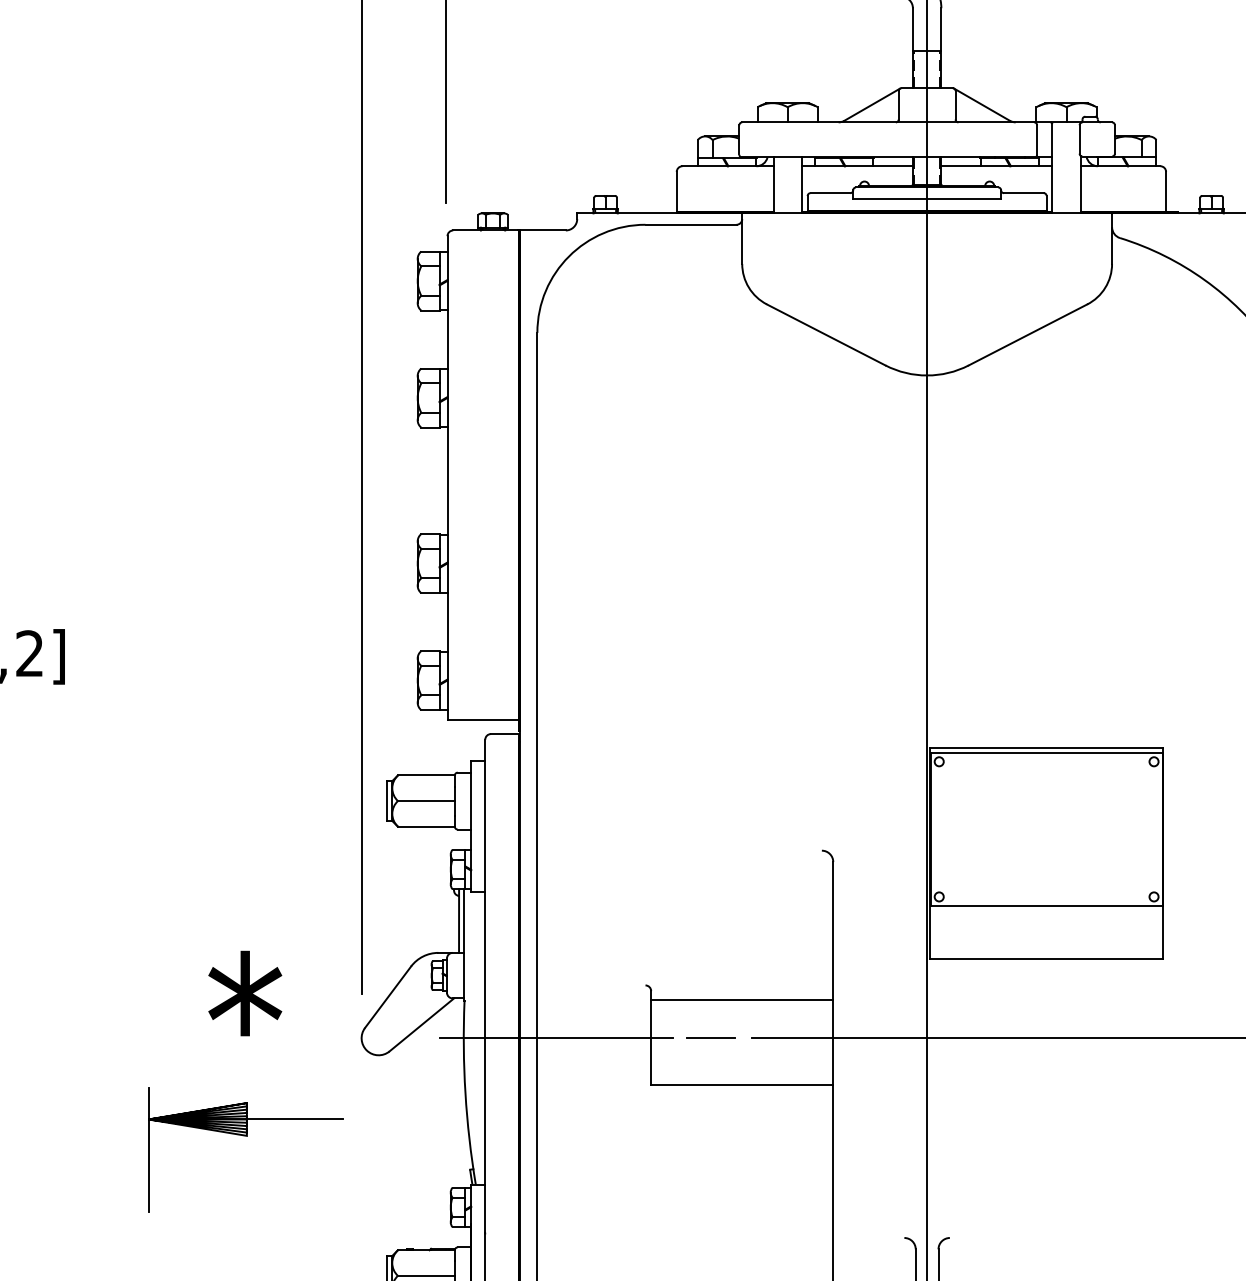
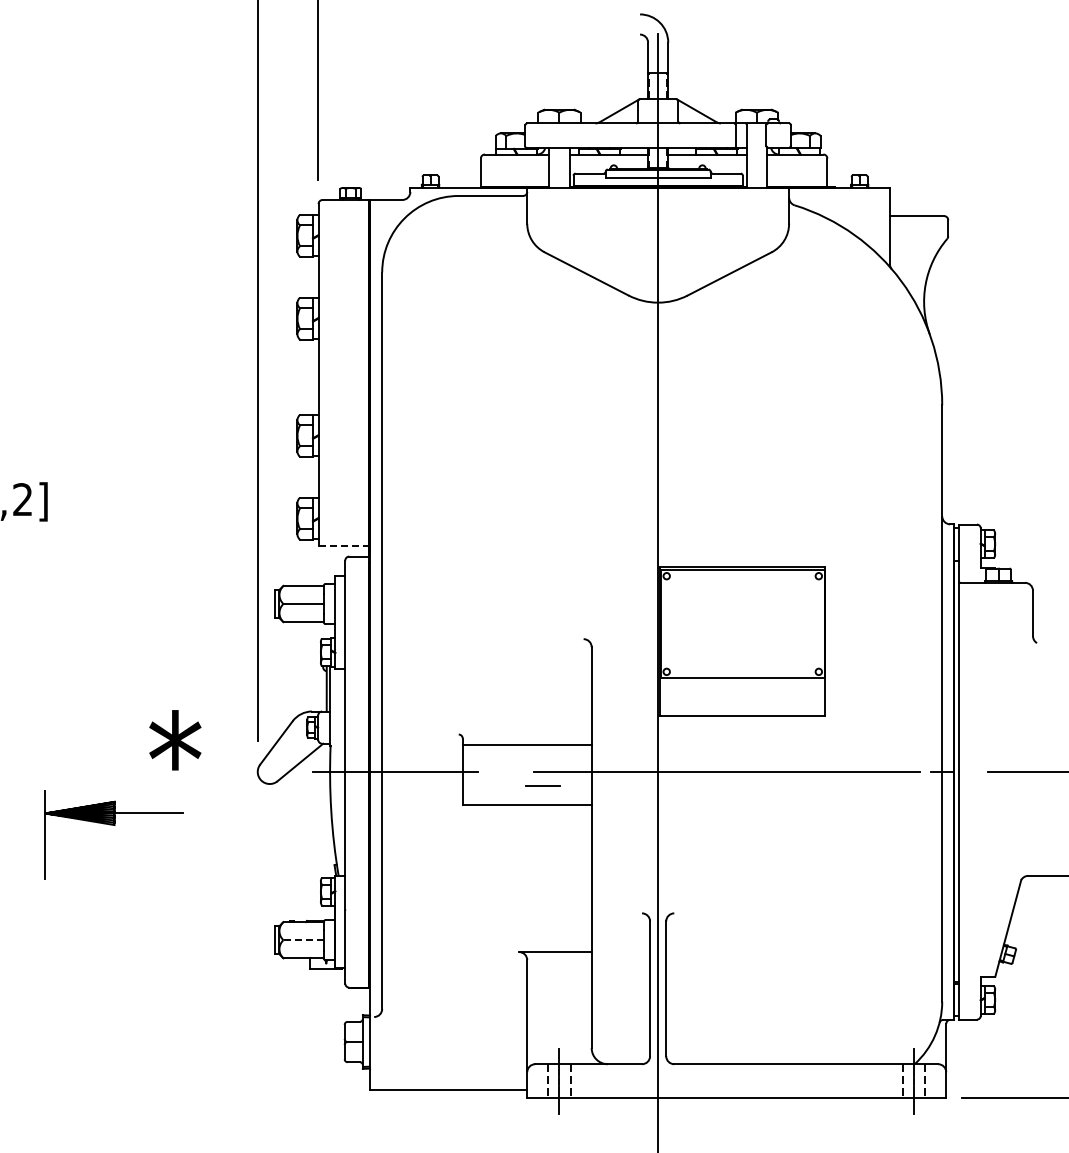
line: (484, 719) -> (344, 546), solid -> dashed
line: (710, 1037) -> (542, 785), moved
part: (245, 1136) -> (113, 825), moved
line: (426, 1276) -> (303, 940), solid -> dashed

